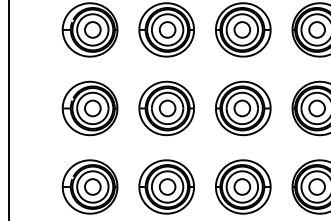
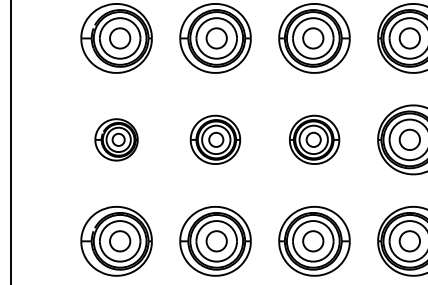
part: (89, 108) -> (115, 139), size x0.6
part: (166, 108) -> (215, 139), size x0.7
part: (243, 108) -> (314, 139), size x0.7

